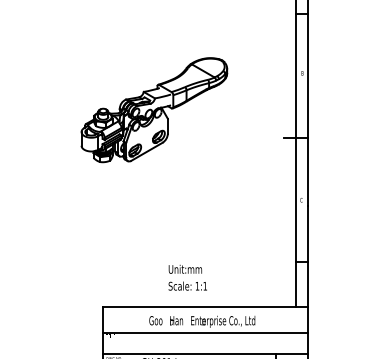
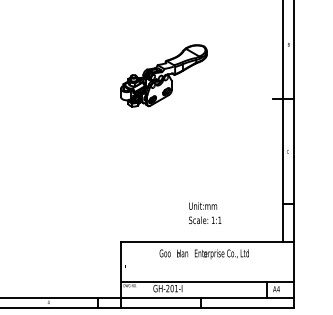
part: (153, 109) -> (163, 75), size x0.7
text: (188, 278) -> (205, 213), moved
line: (204, 332) -> (206, 263), removed

